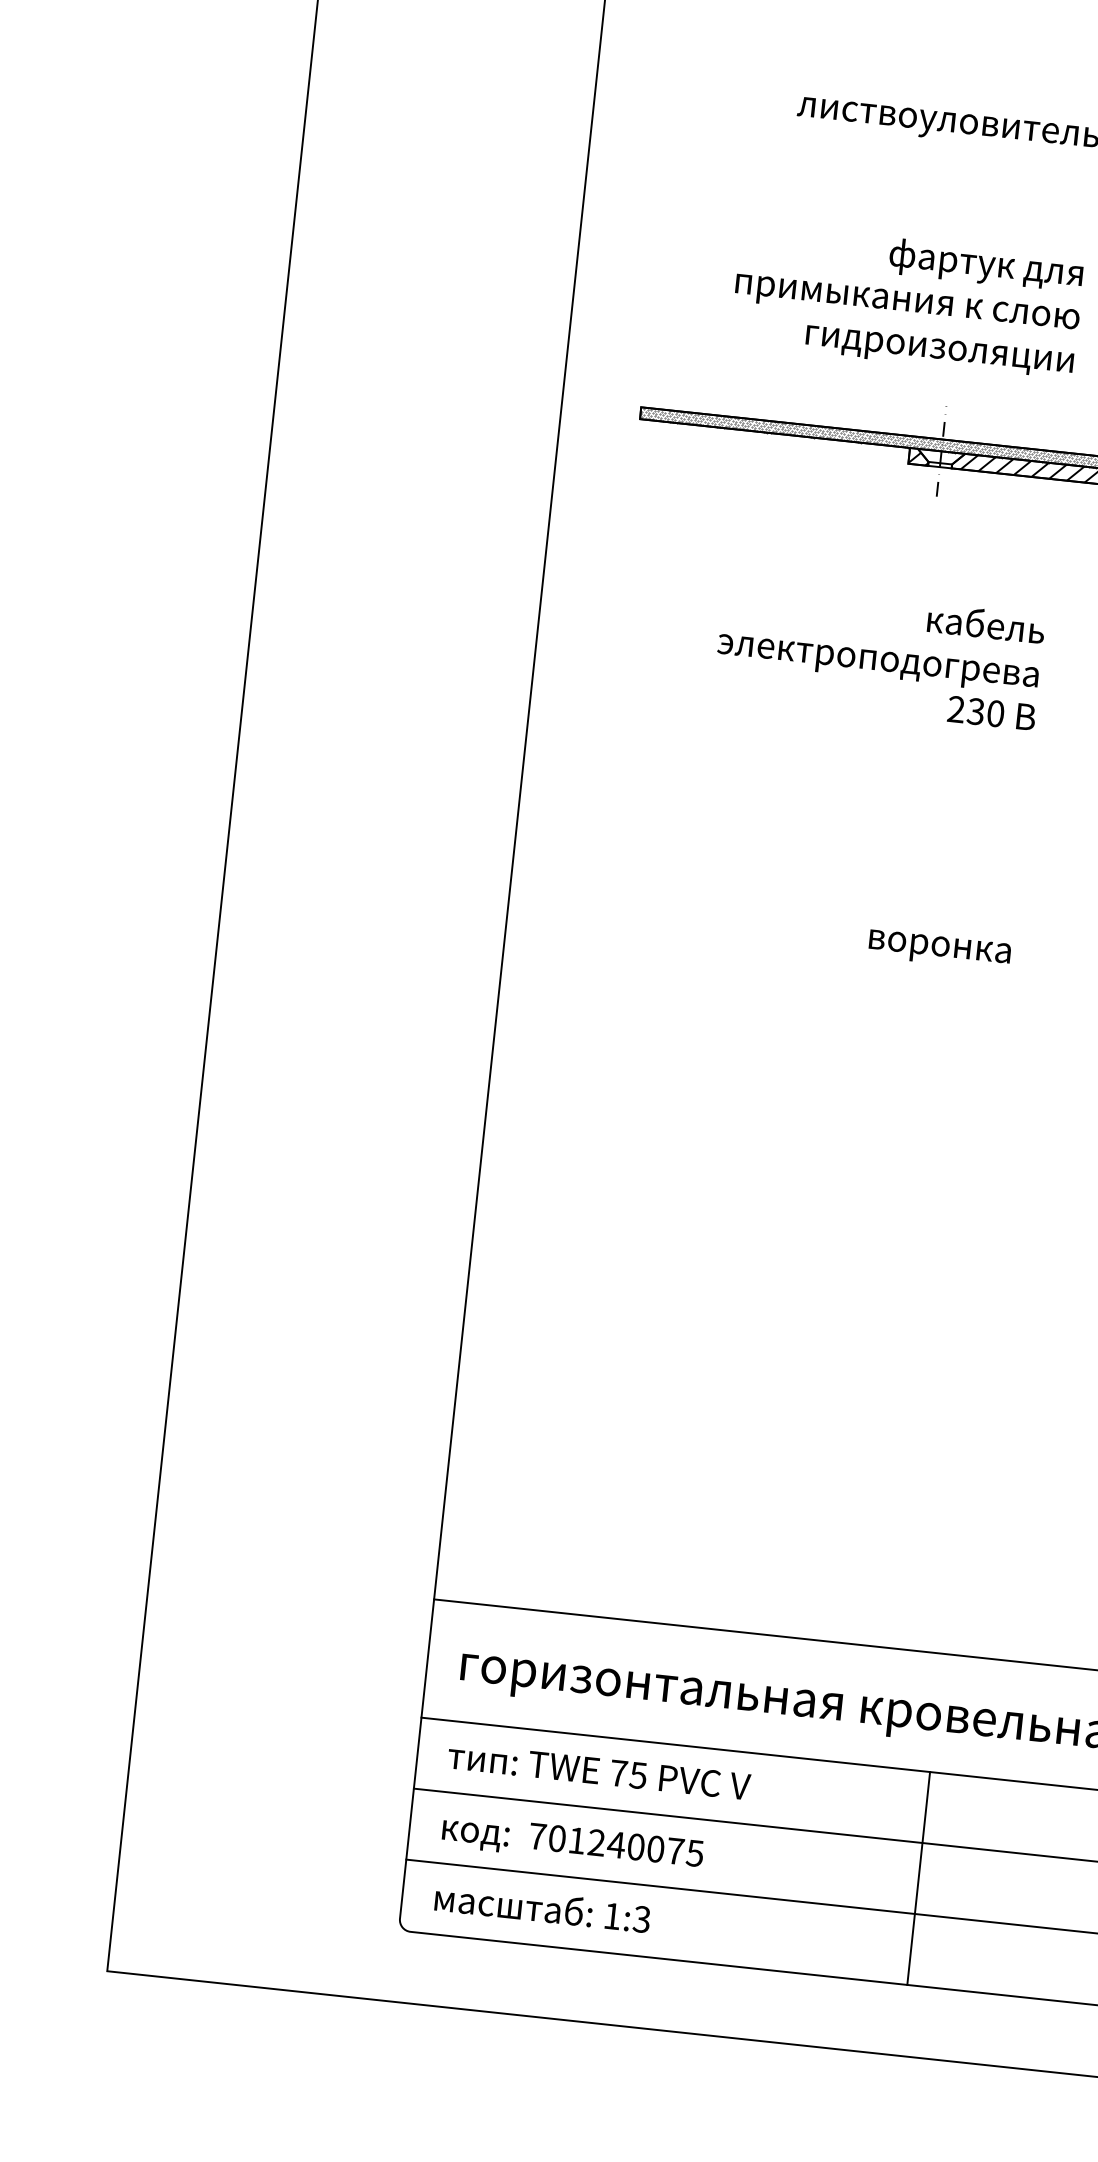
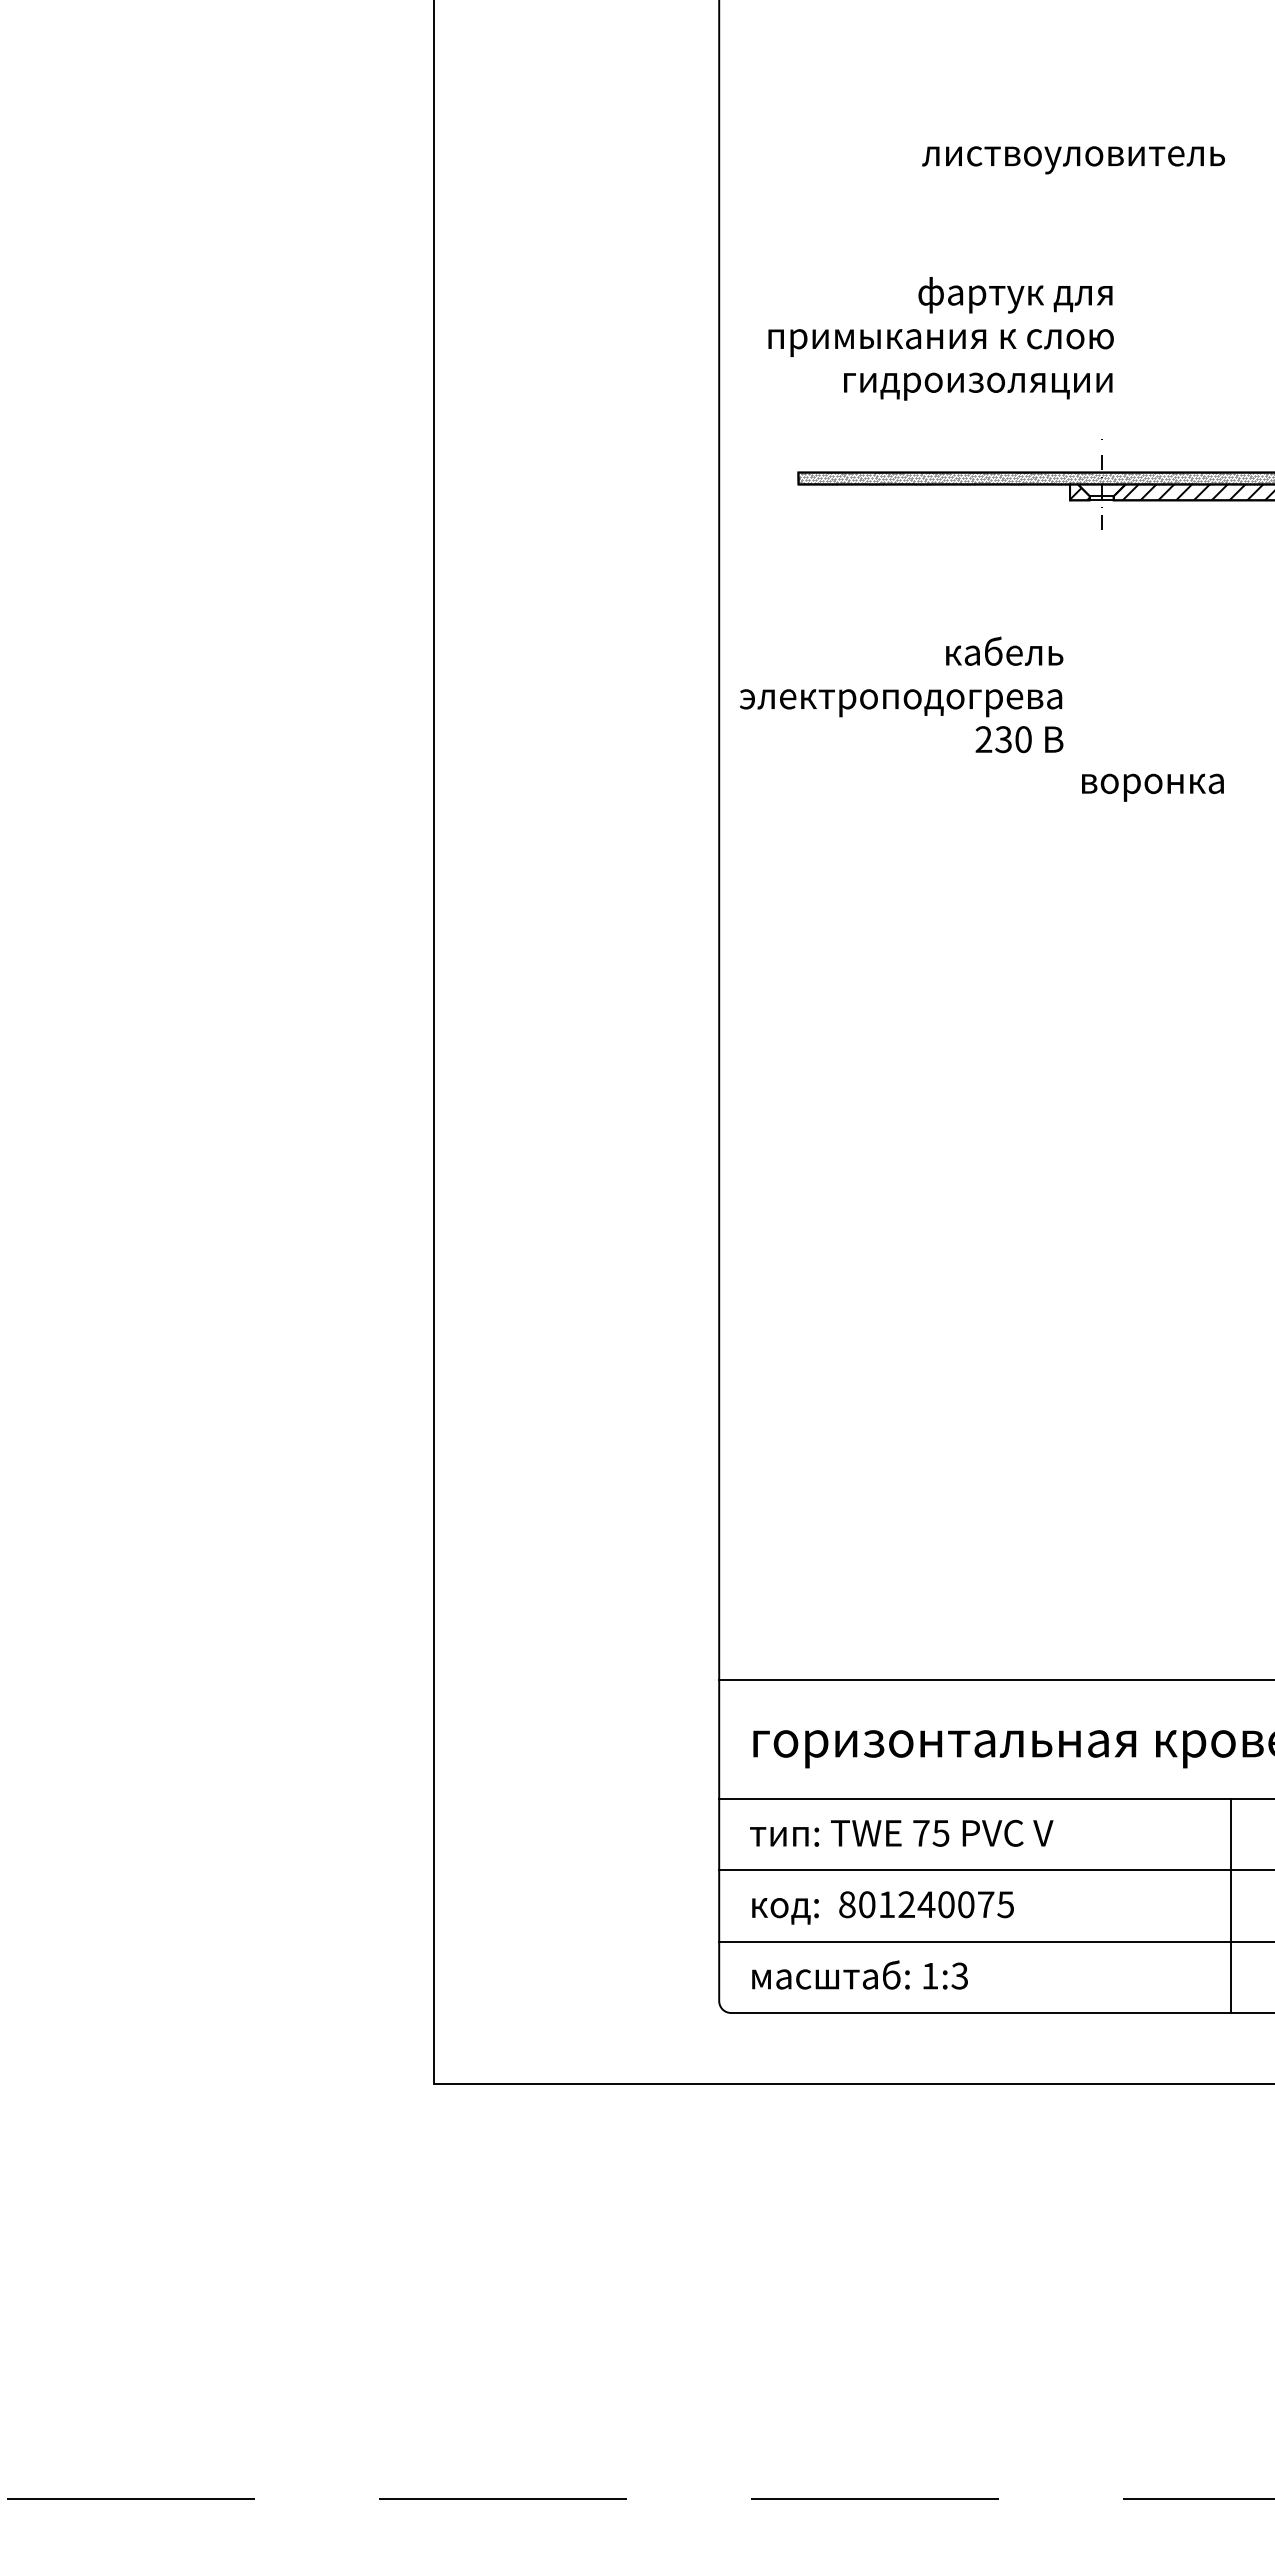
text: (907, 300) -> (940, 338), moved
text: (879, 655) -> (901, 694), moved
text: (939, 949) -> (1152, 787), moved
text: (537, 1836) -> (847, 1904), 701240075 -> 801240075

